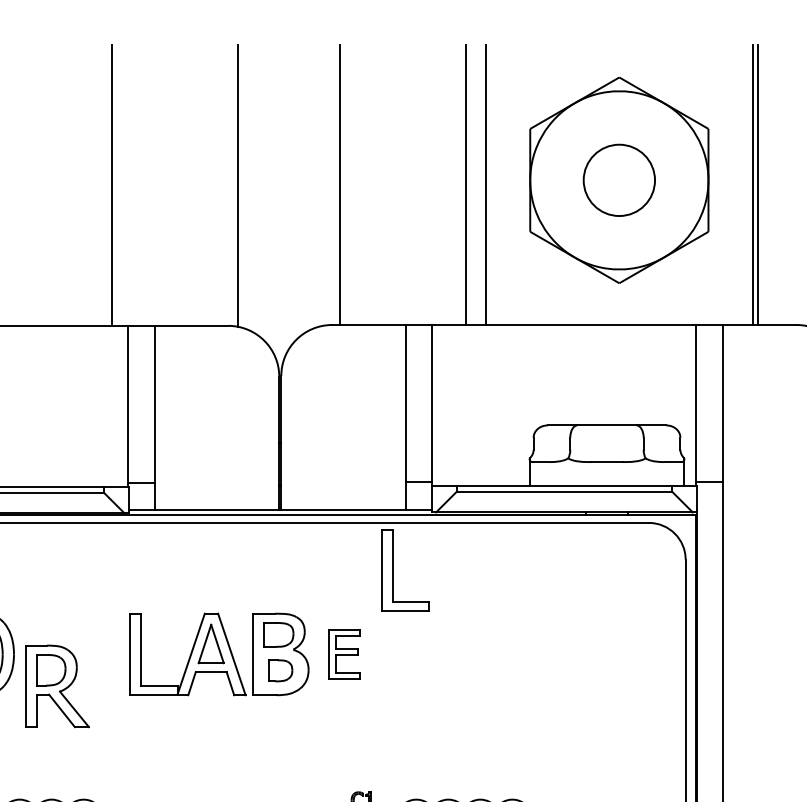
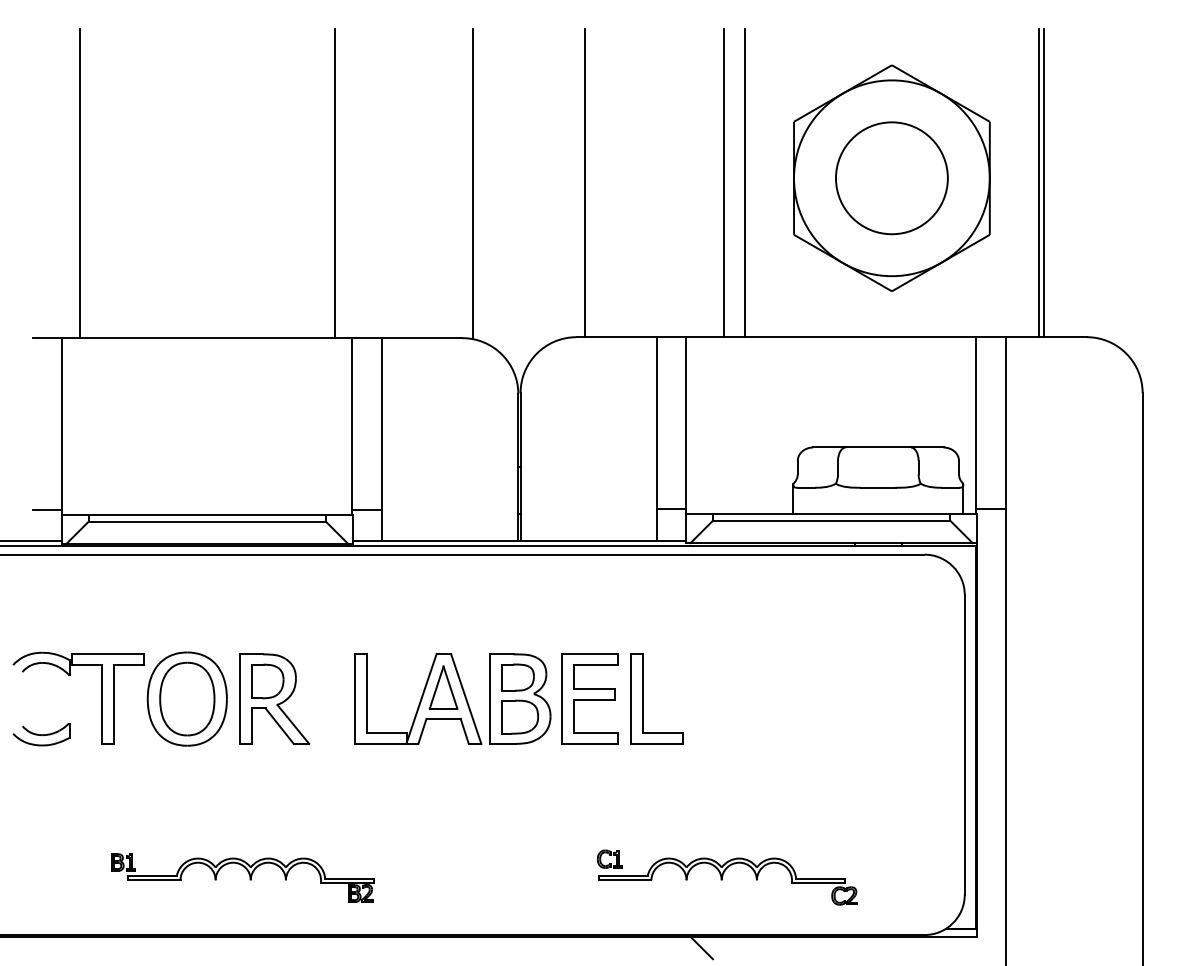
circle: (618, 180) -> (891, 178), size x1.43
part: (393, 570) -> (643, 698), moved
part: (344, 653) -> (589, 698), size x1.67
part: (280, 670) -> (519, 716), size x1.43
part: (57, 685) -> (274, 698), moved

